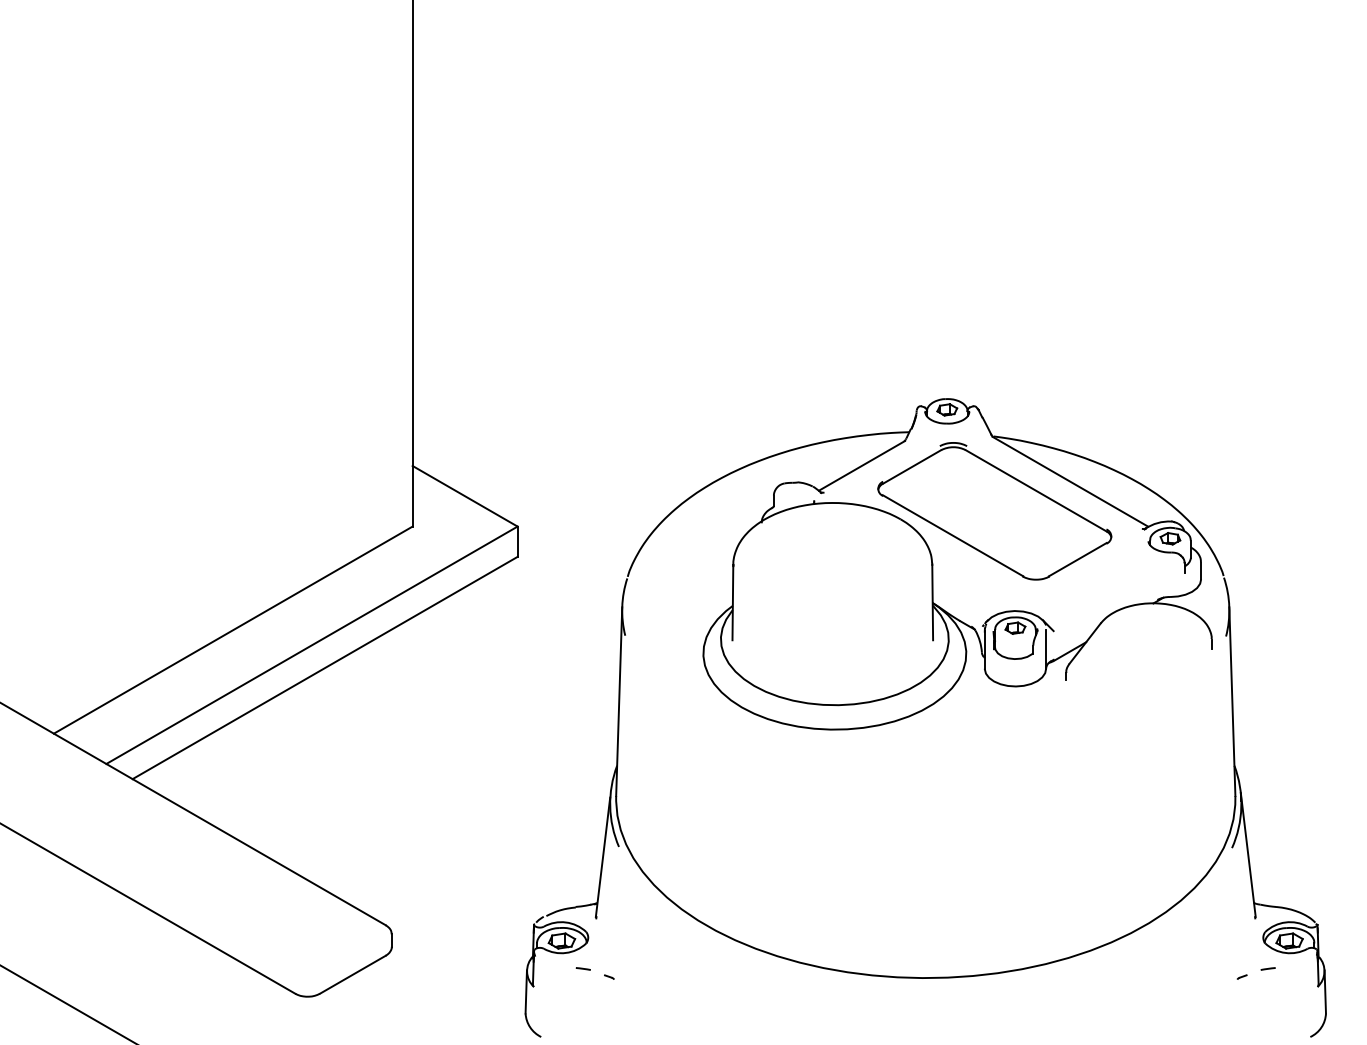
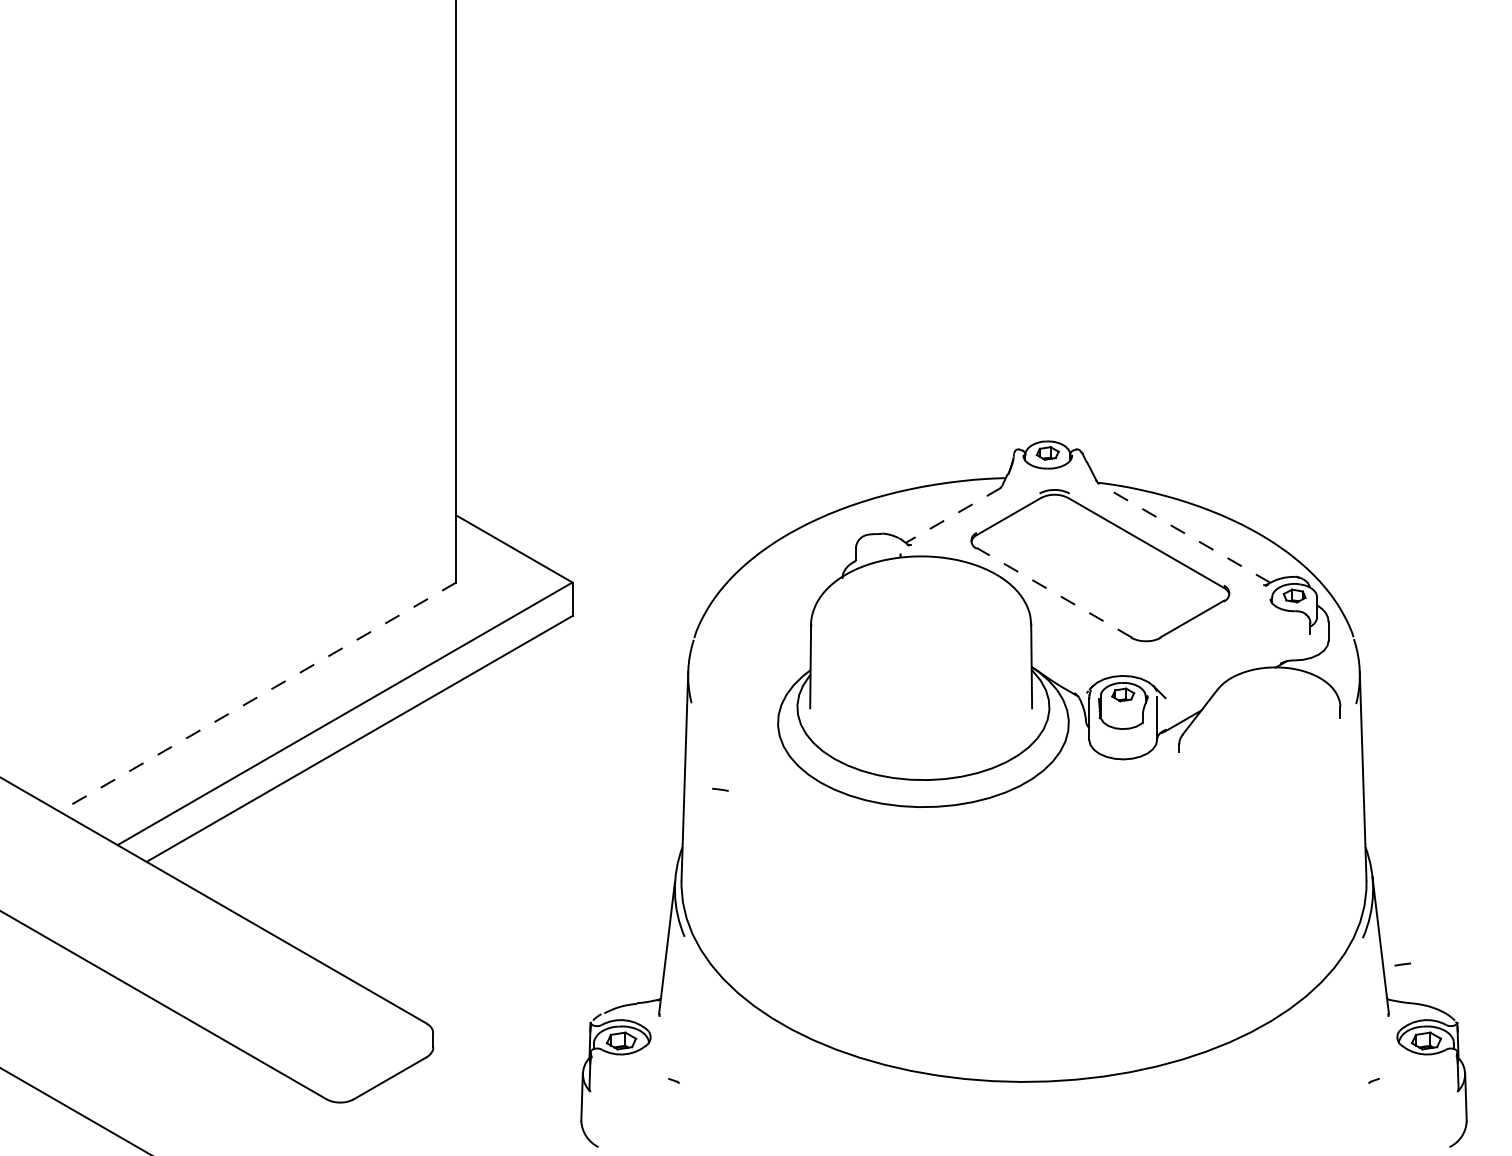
line: (861, 465) -> (952, 514), solid -> dashed
line: (1070, 481) -> (1184, 532), solid -> dashed
line: (952, 535) -> (1053, 592), solid -> dashed
line: (232, 630) -> (257, 697), solid -> dashed
line: (582, 968) -> (719, 789), moved
line: (1267, 968) -> (1402, 964), moved

